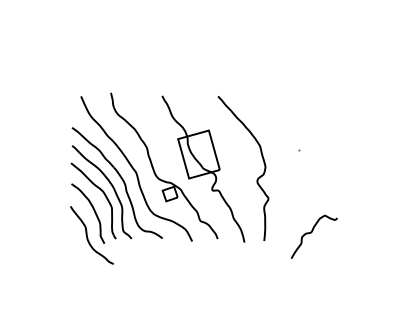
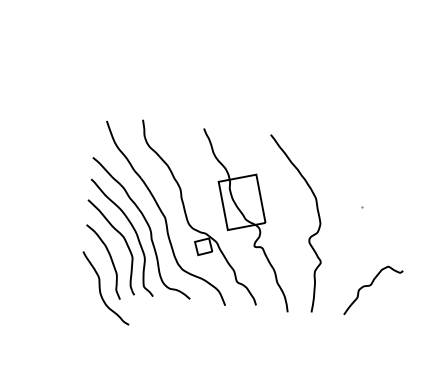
curve: (311, 233) -> (370, 286), moved

